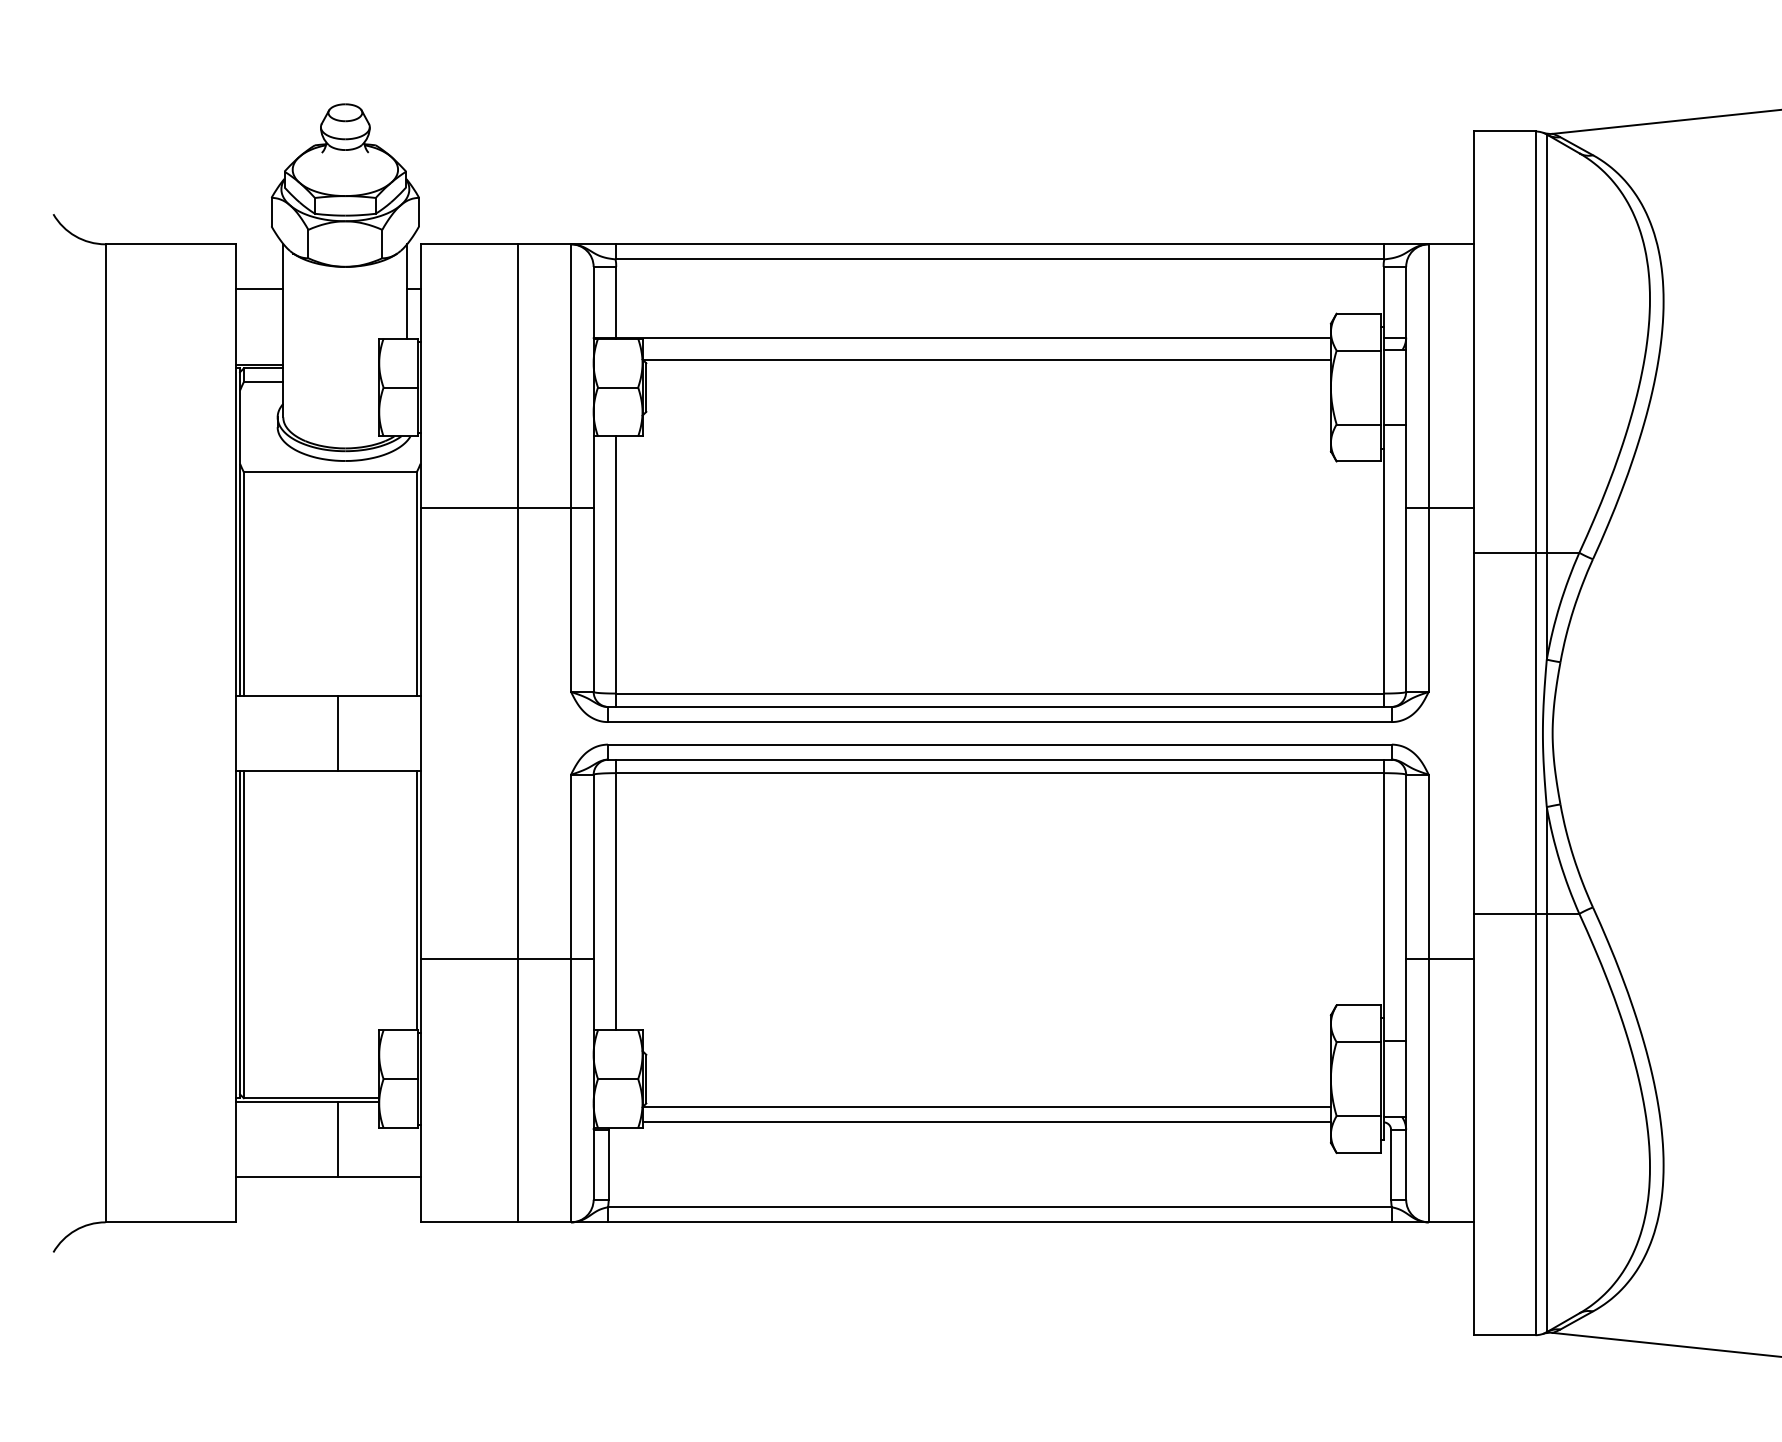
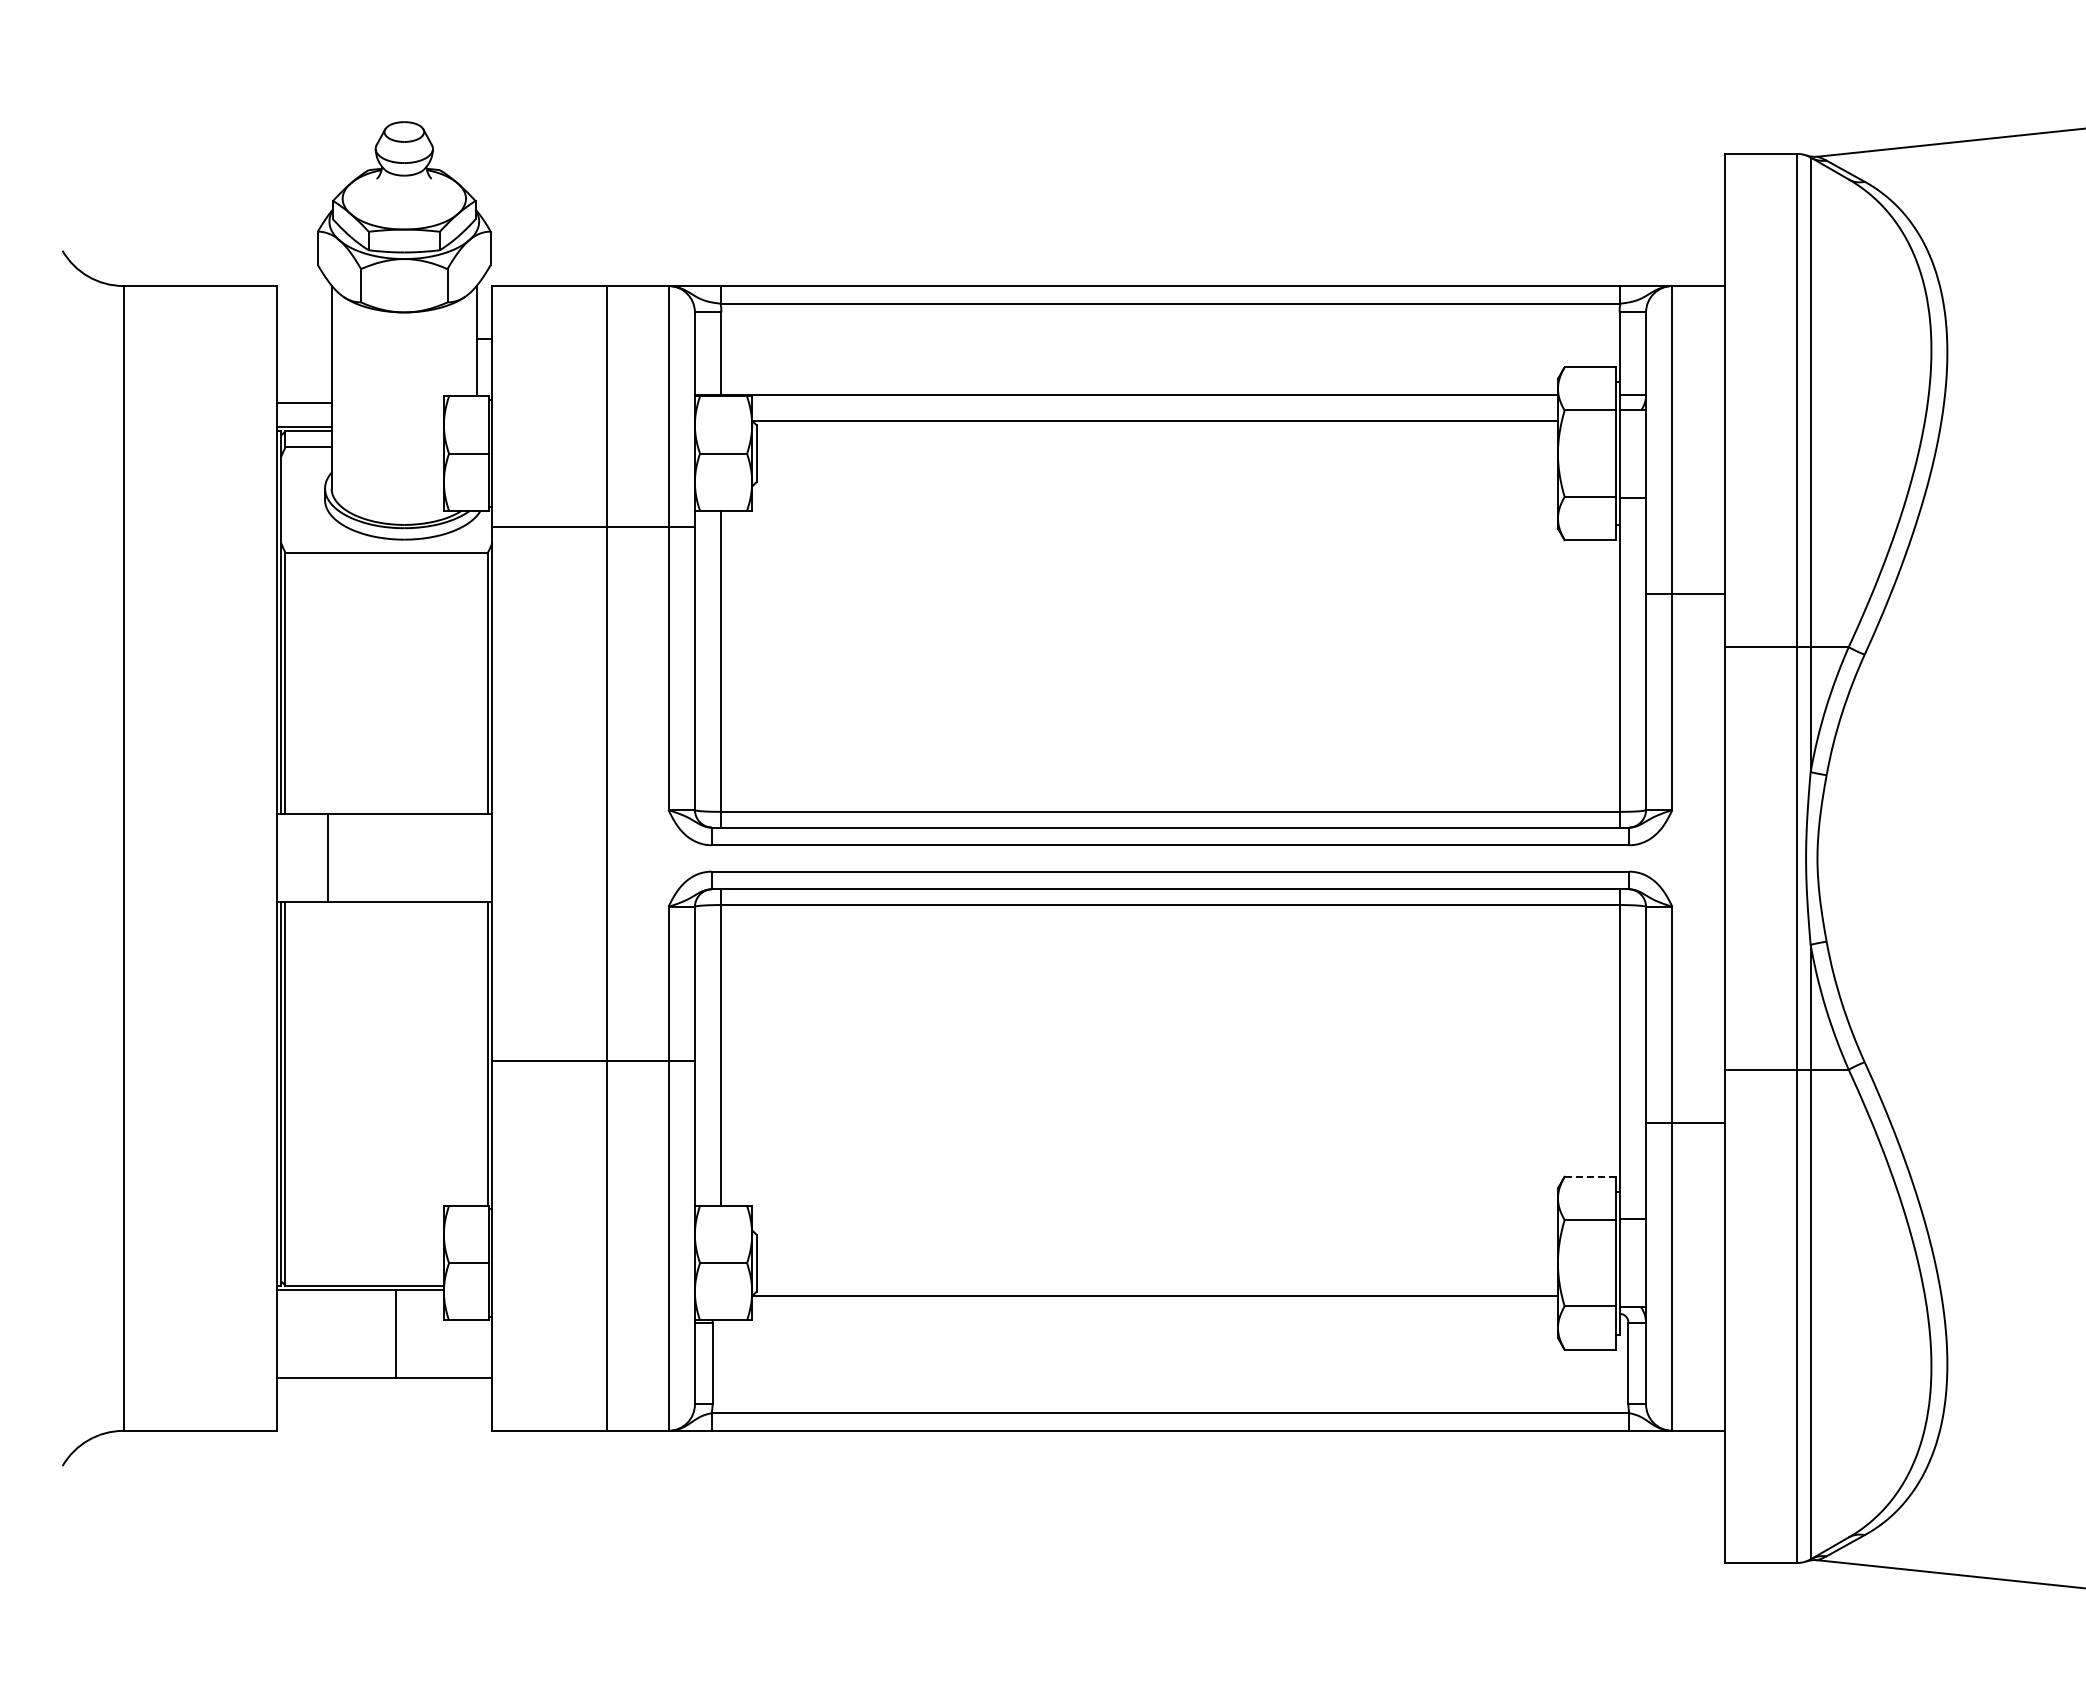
line: (259, 289) -> (303, 402), moved
line: (506, 507) -> (593, 527), moved
line: (337, 733) -> (327, 858), moved
line: (506, 958) -> (593, 1060), moved
line: (1358, 1005) -> (1590, 1176), solid -> dashed
line: (986, 1122) -> (1154, 1313), removed

